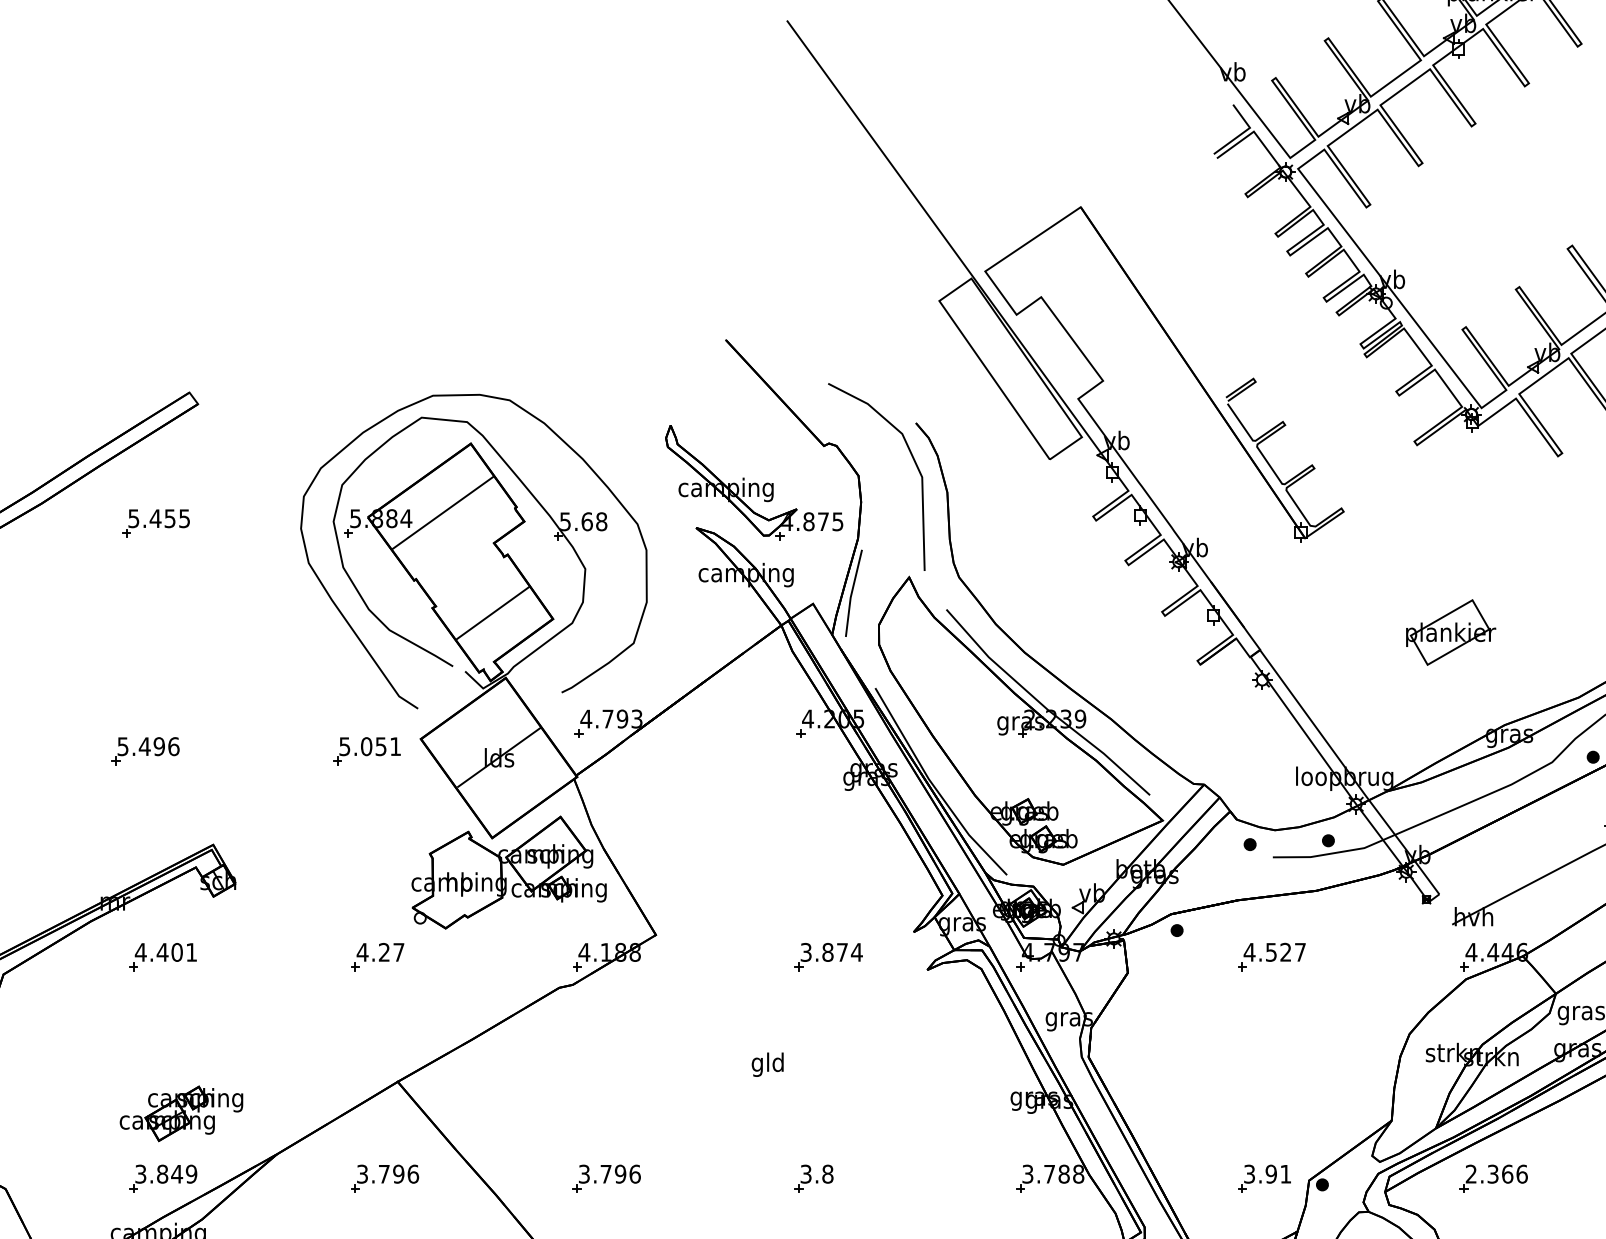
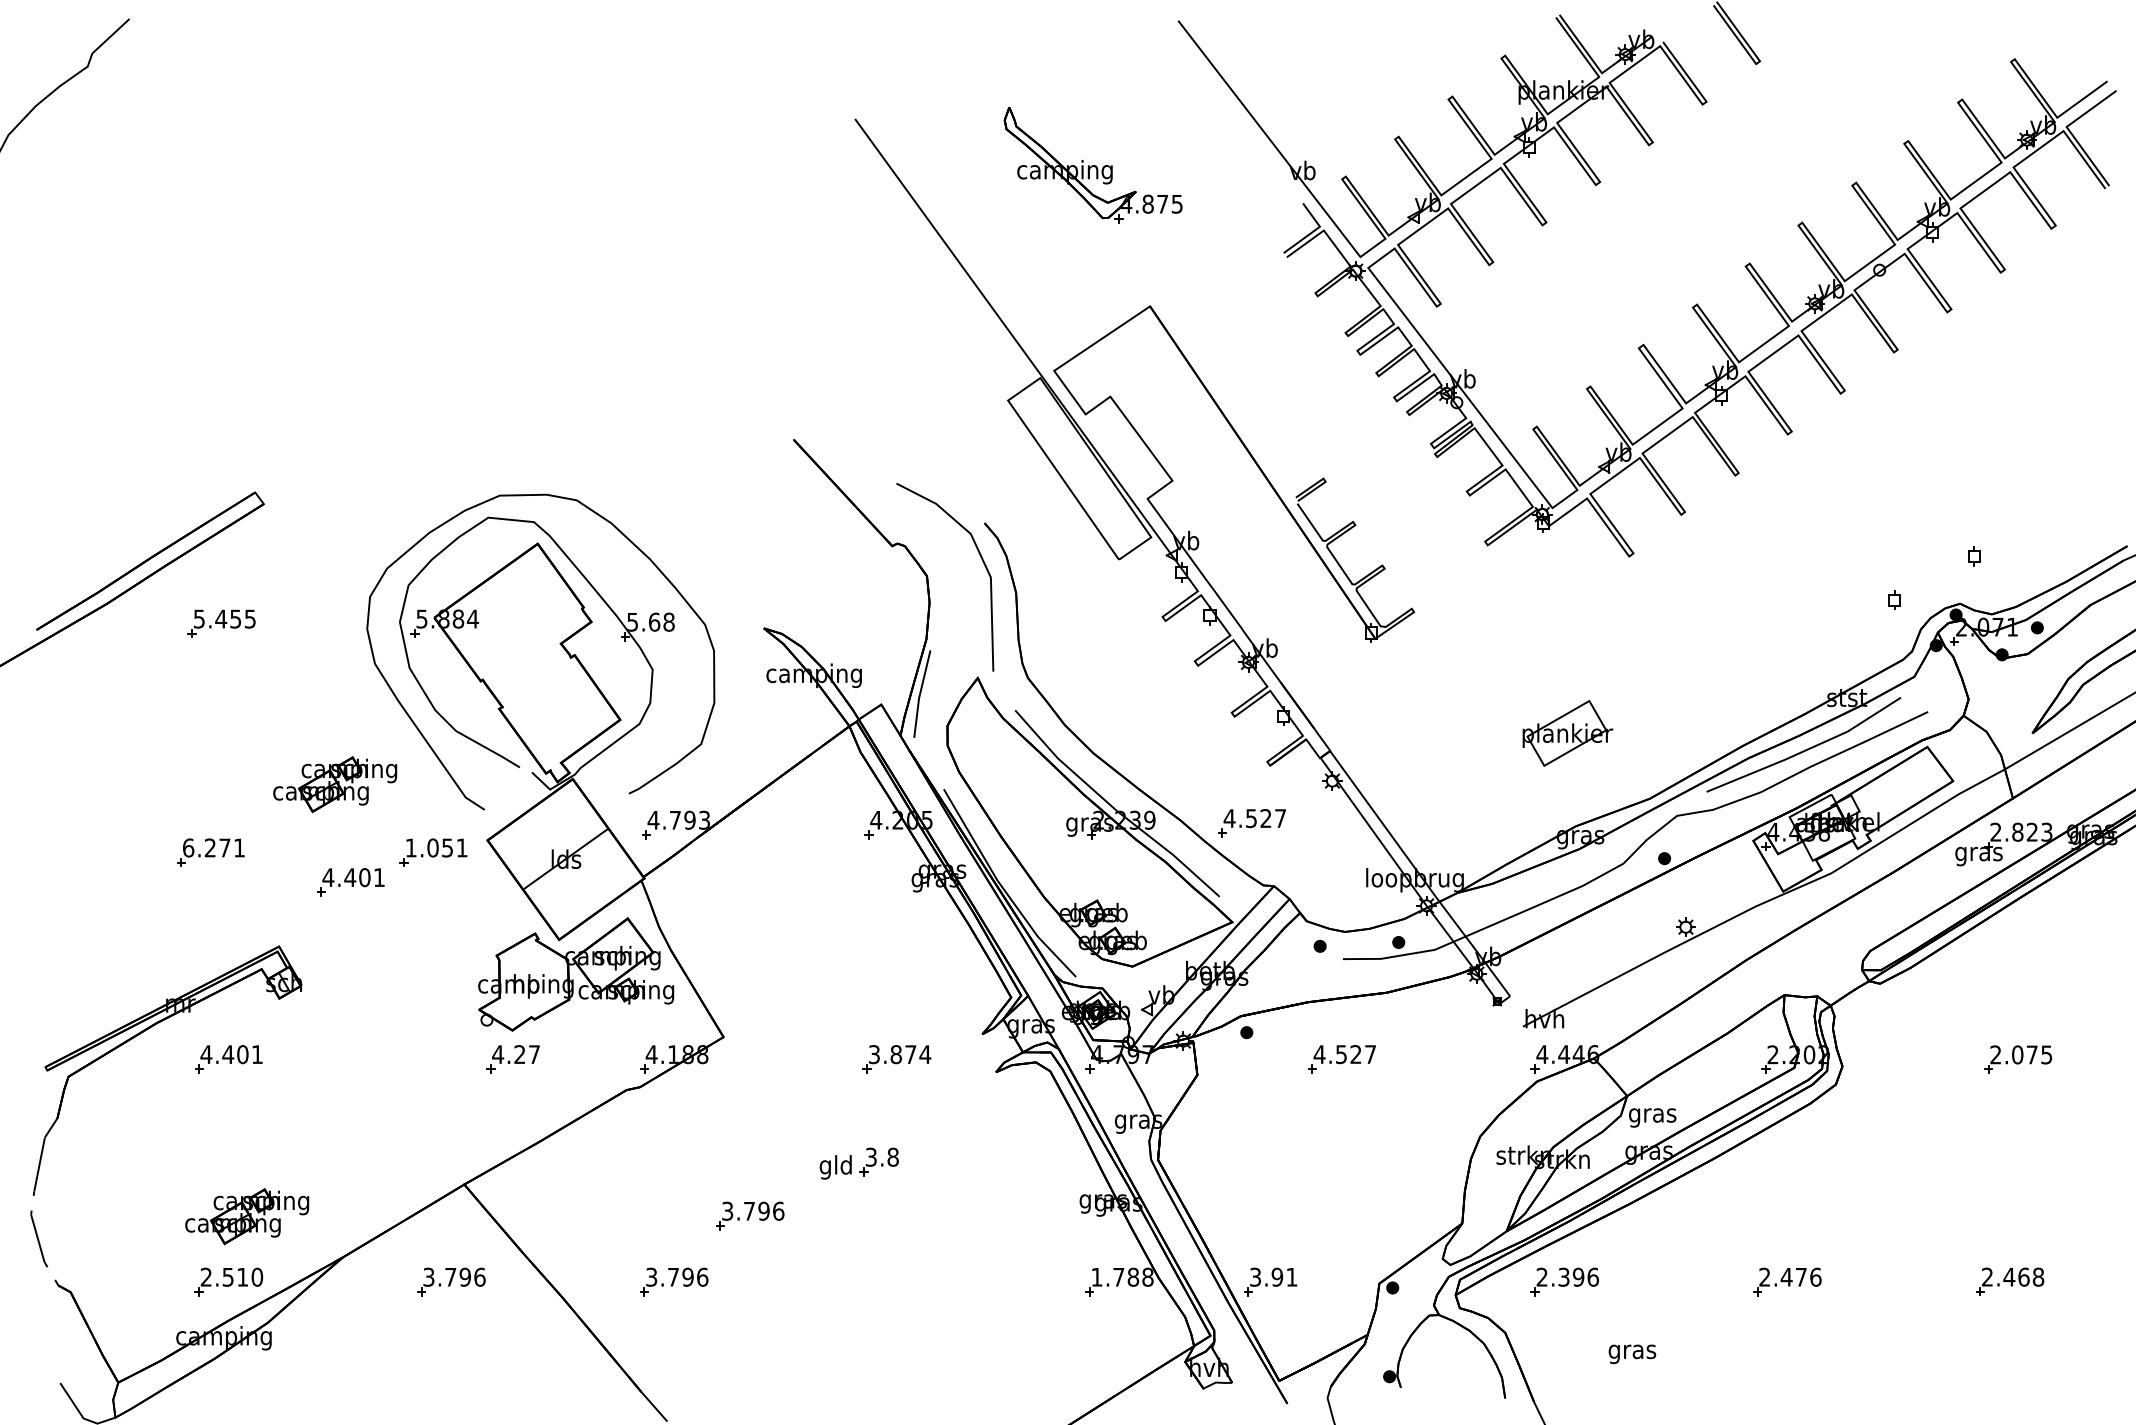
part: (753, 483) -> (1092, 165), moved
line: (442, 513) -> (509, 613), removed
line: (492, 613) -> (559, 714), removed
part: (1450, 632) -> (1567, 733), moved
part: (269, 683) -> (335, 784), added
part: (1181, 722) -> (1251, 823), added
text: (148, 746) -> (214, 847), 5.496 -> 6.271
text: (344, 746) -> (410, 847), 5.051 -> 1.051
part: (284, 781) -> (350, 882), added
part: (377, 957) -> (512, 1059), moved
part: (682, 1112) -> (750, 1215), added
text: (166, 1173) -> (232, 1276), 3.849 -> 2.510
text: (1027, 1173) -> (1096, 1276), 3.788 -> 1.788
text: (1507, 1173) -> (1578, 1276), 2.366 -> 2.396
part: (813, 1178) -> (878, 1161), moved
part: (1264, 1178) -> (1270, 1281), moved

